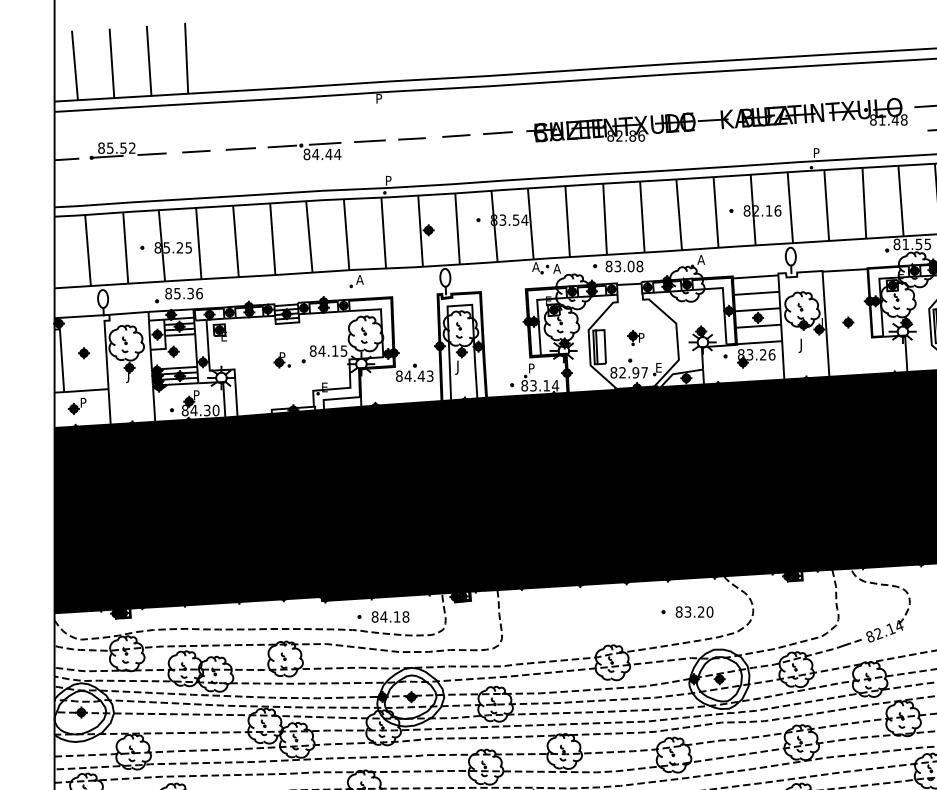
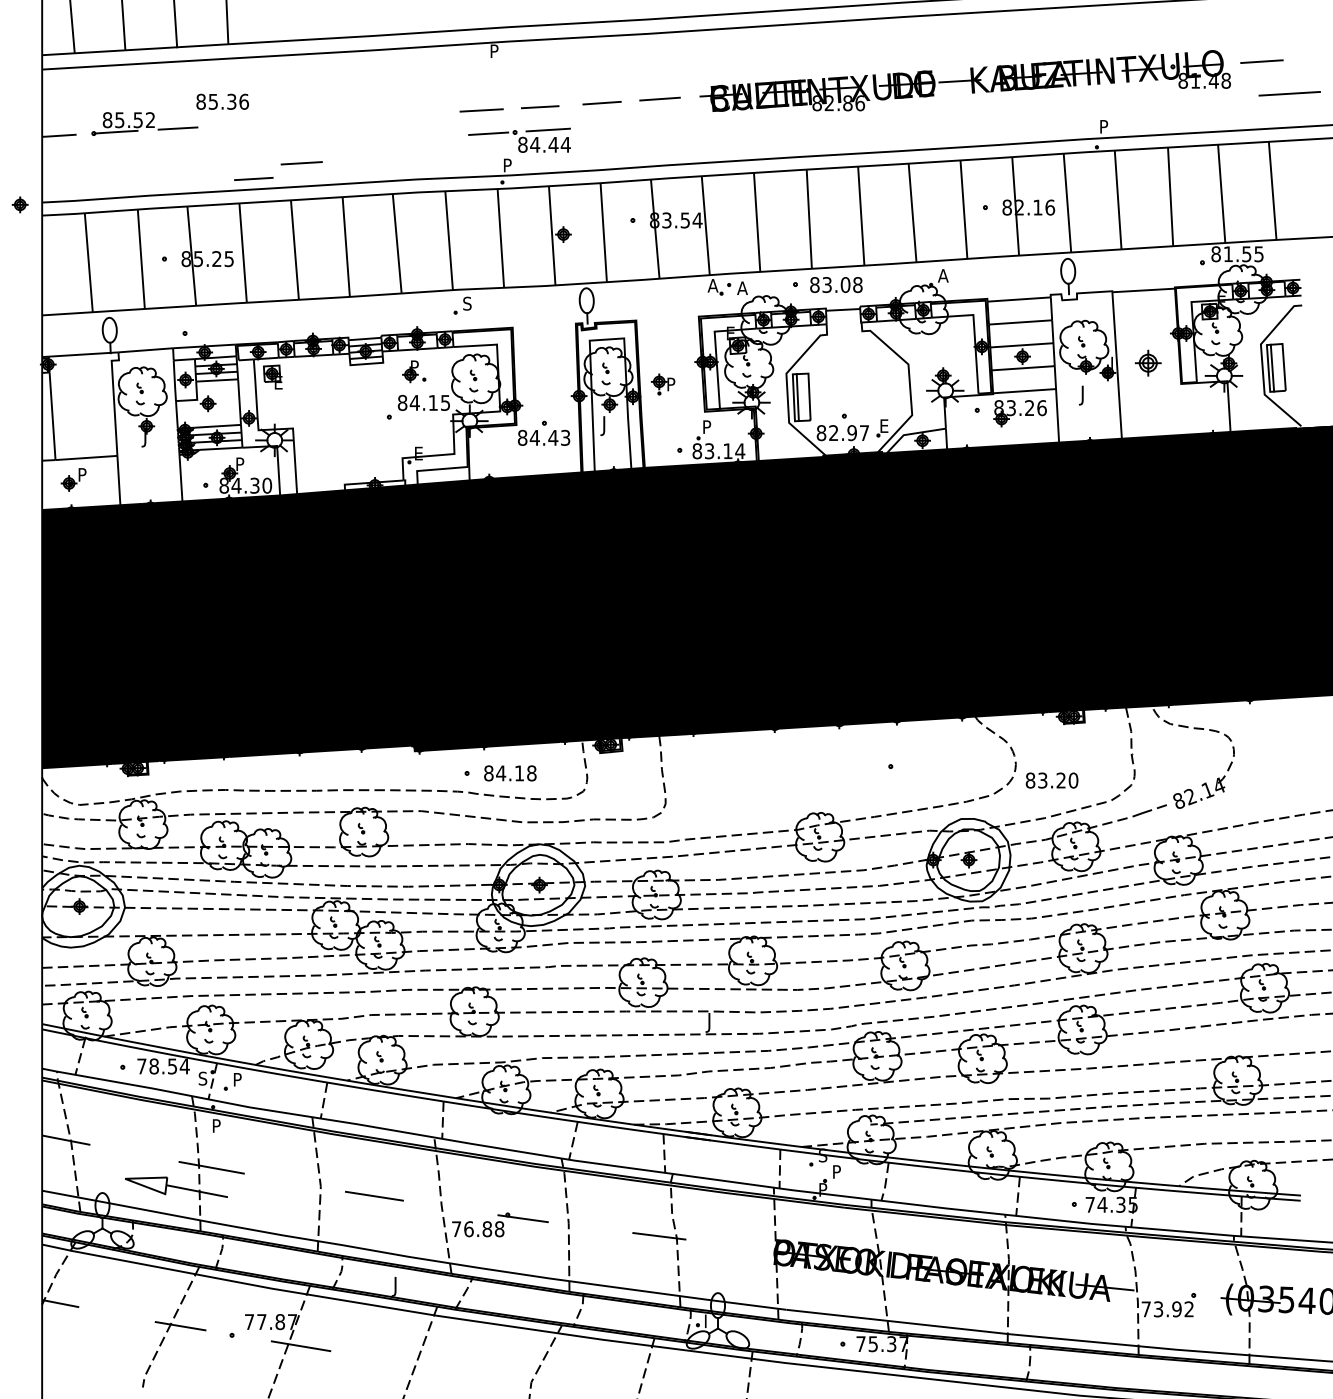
line: (240, 149) -> (301, 163), moved
part: (304, 150) -> (519, 139), moved
line: (196, 151) -> (253, 178), moved
text: (359, 279) -> (467, 303), A -> S
text: (183, 293) -> (222, 101), moved
part: (848, 322) -> (1148, 362), size x1.6
part: (636, 337) -> (663, 384), moved
part: (83, 352) -> (19, 204), moved
part: (282, 360) -> (414, 371), moved
text: (694, 612) -> (1051, 780), moved

